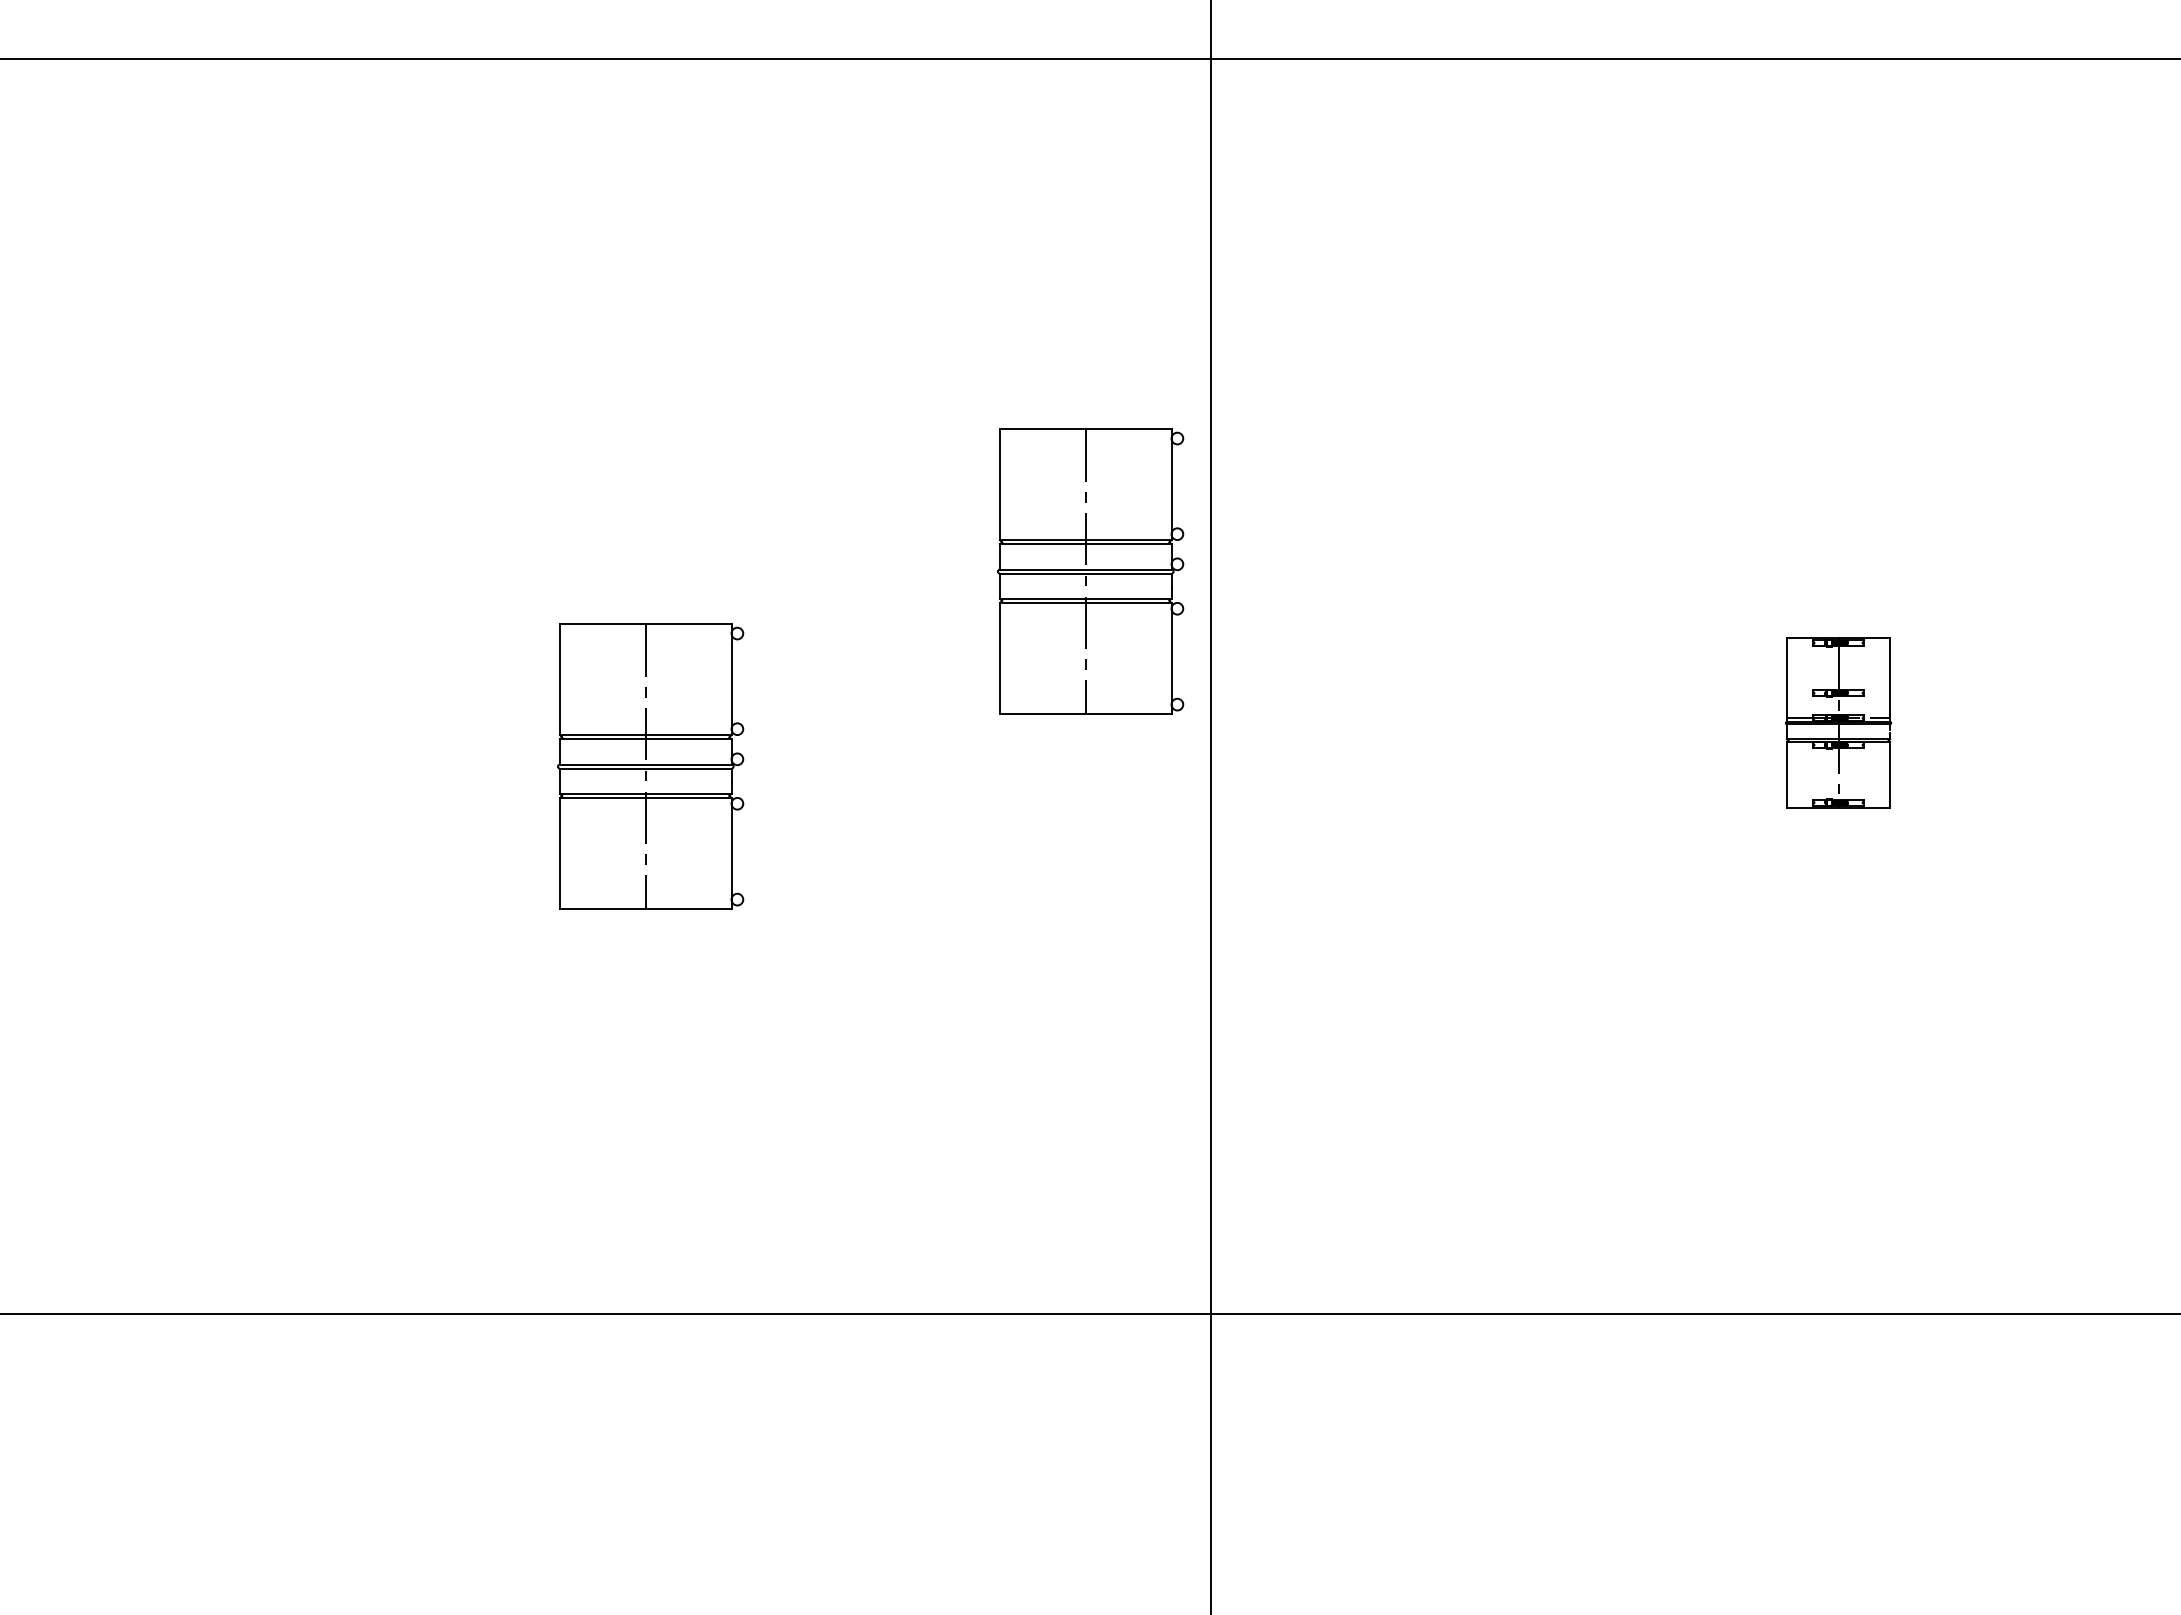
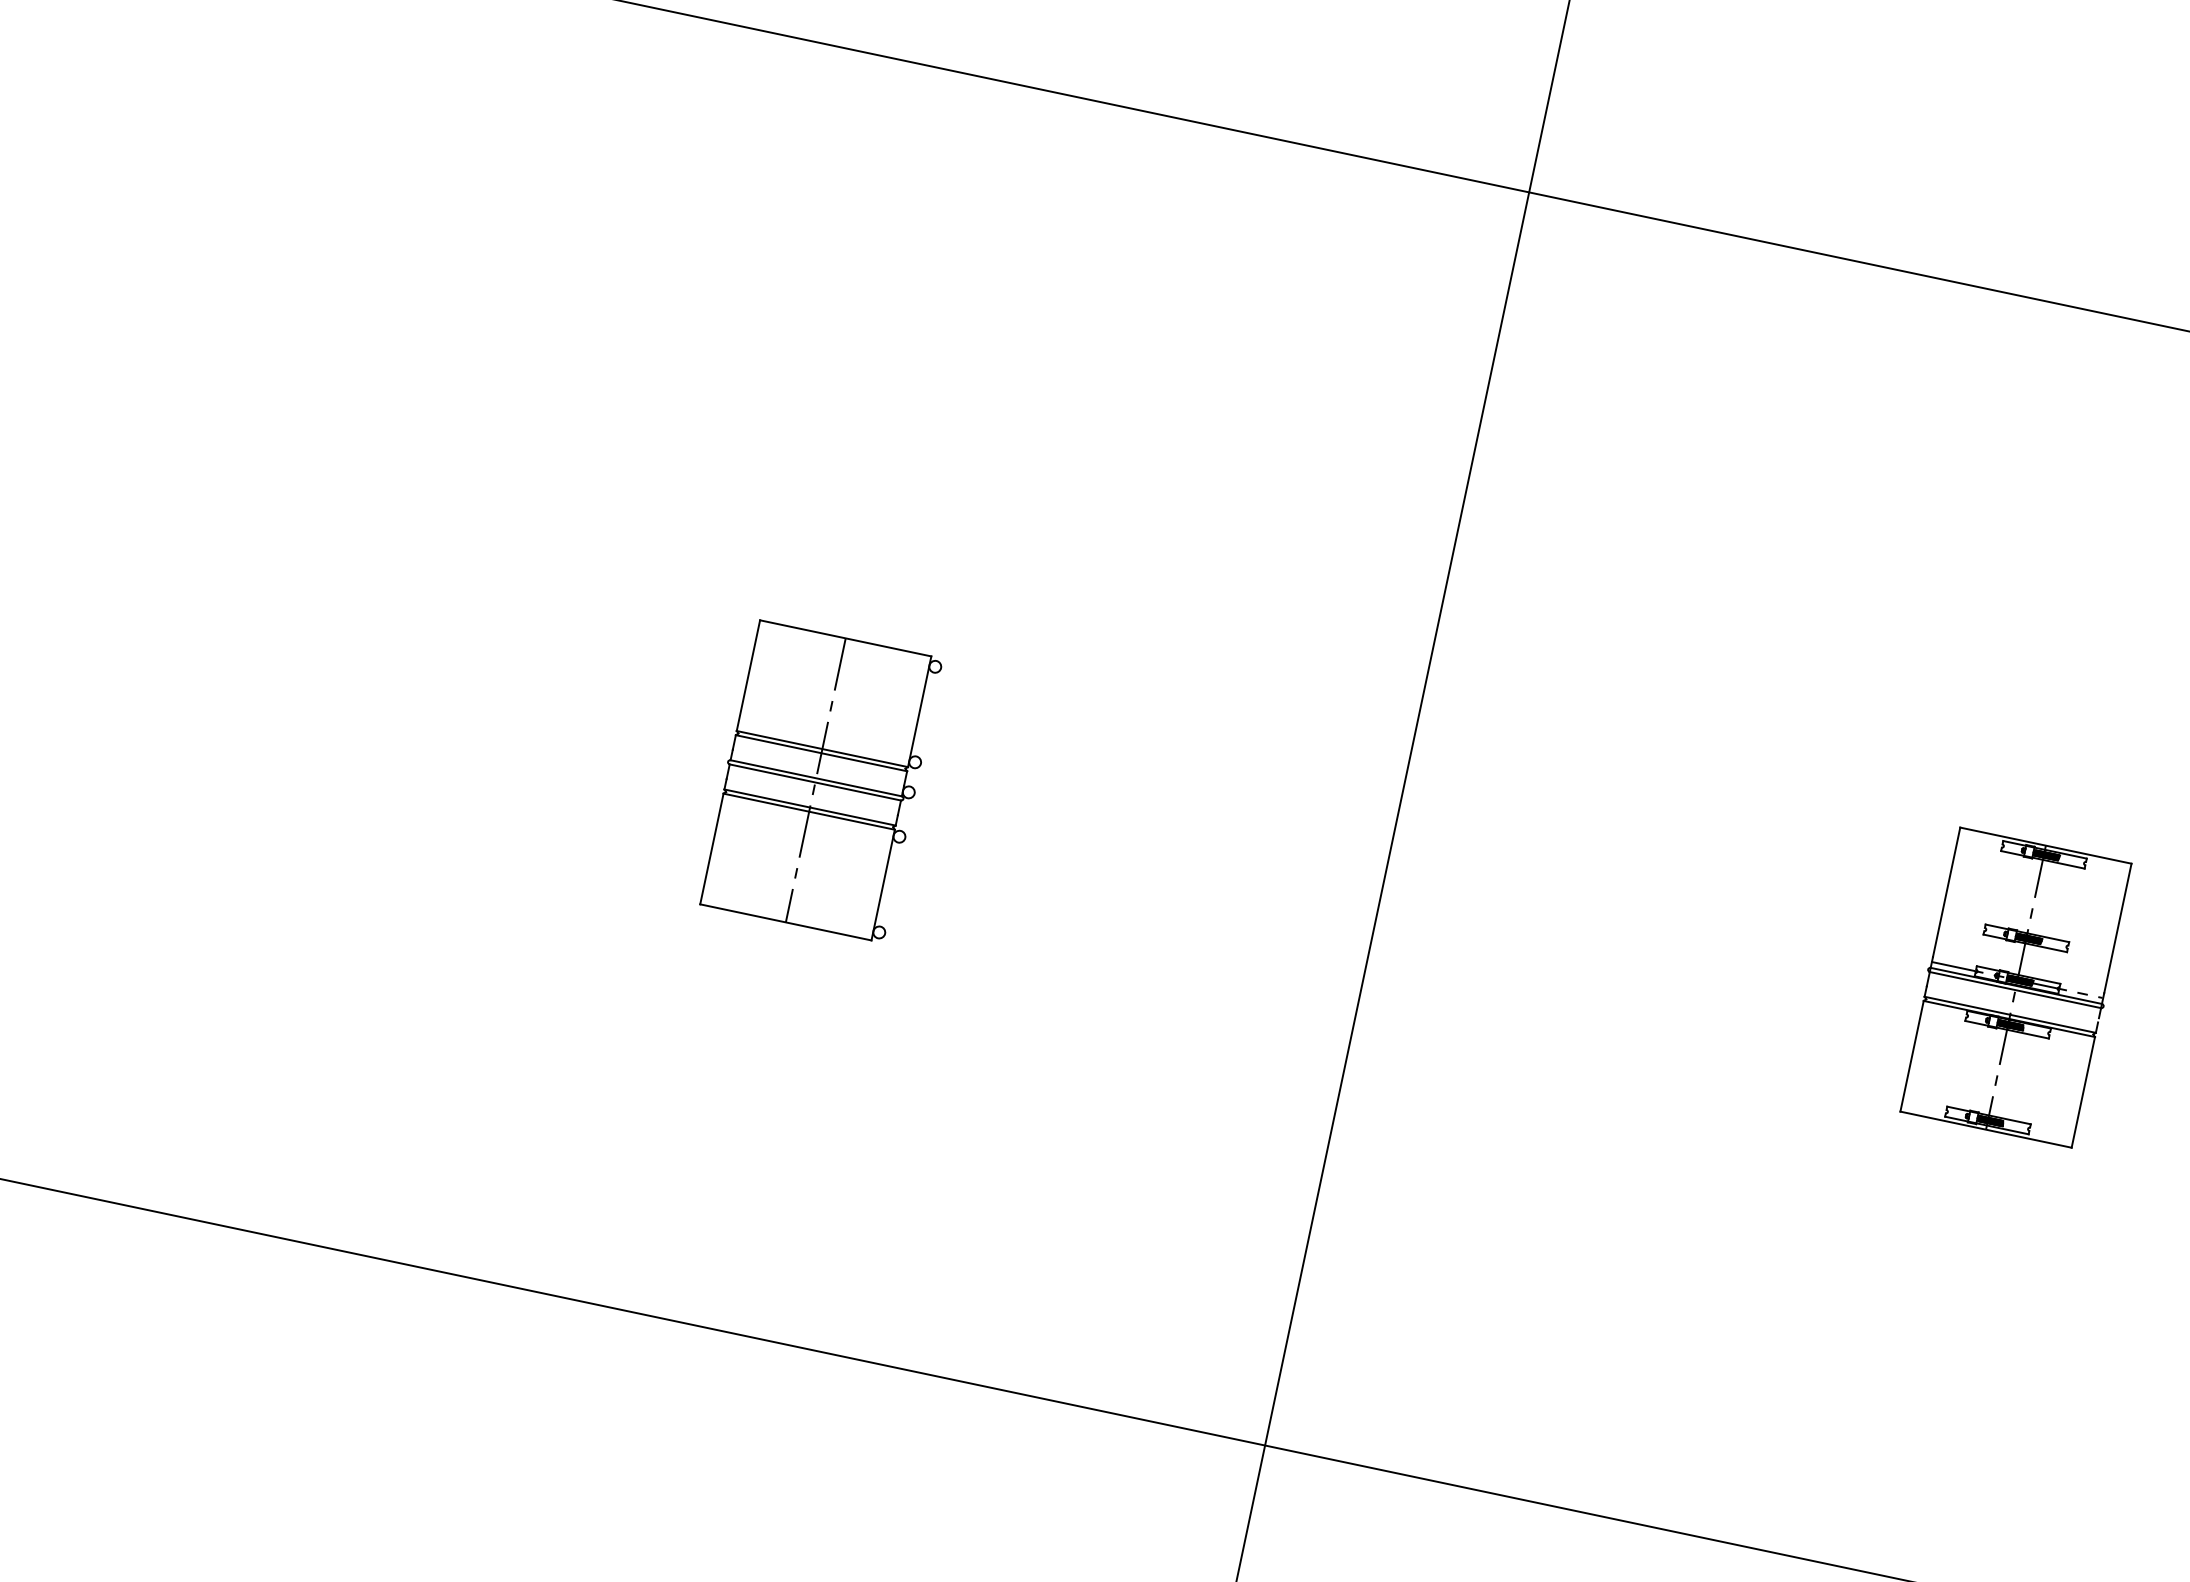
part: (1090, 571) -> (1300, 679), removed
part: (1838, 722) -> (2015, 987), size x1.67

